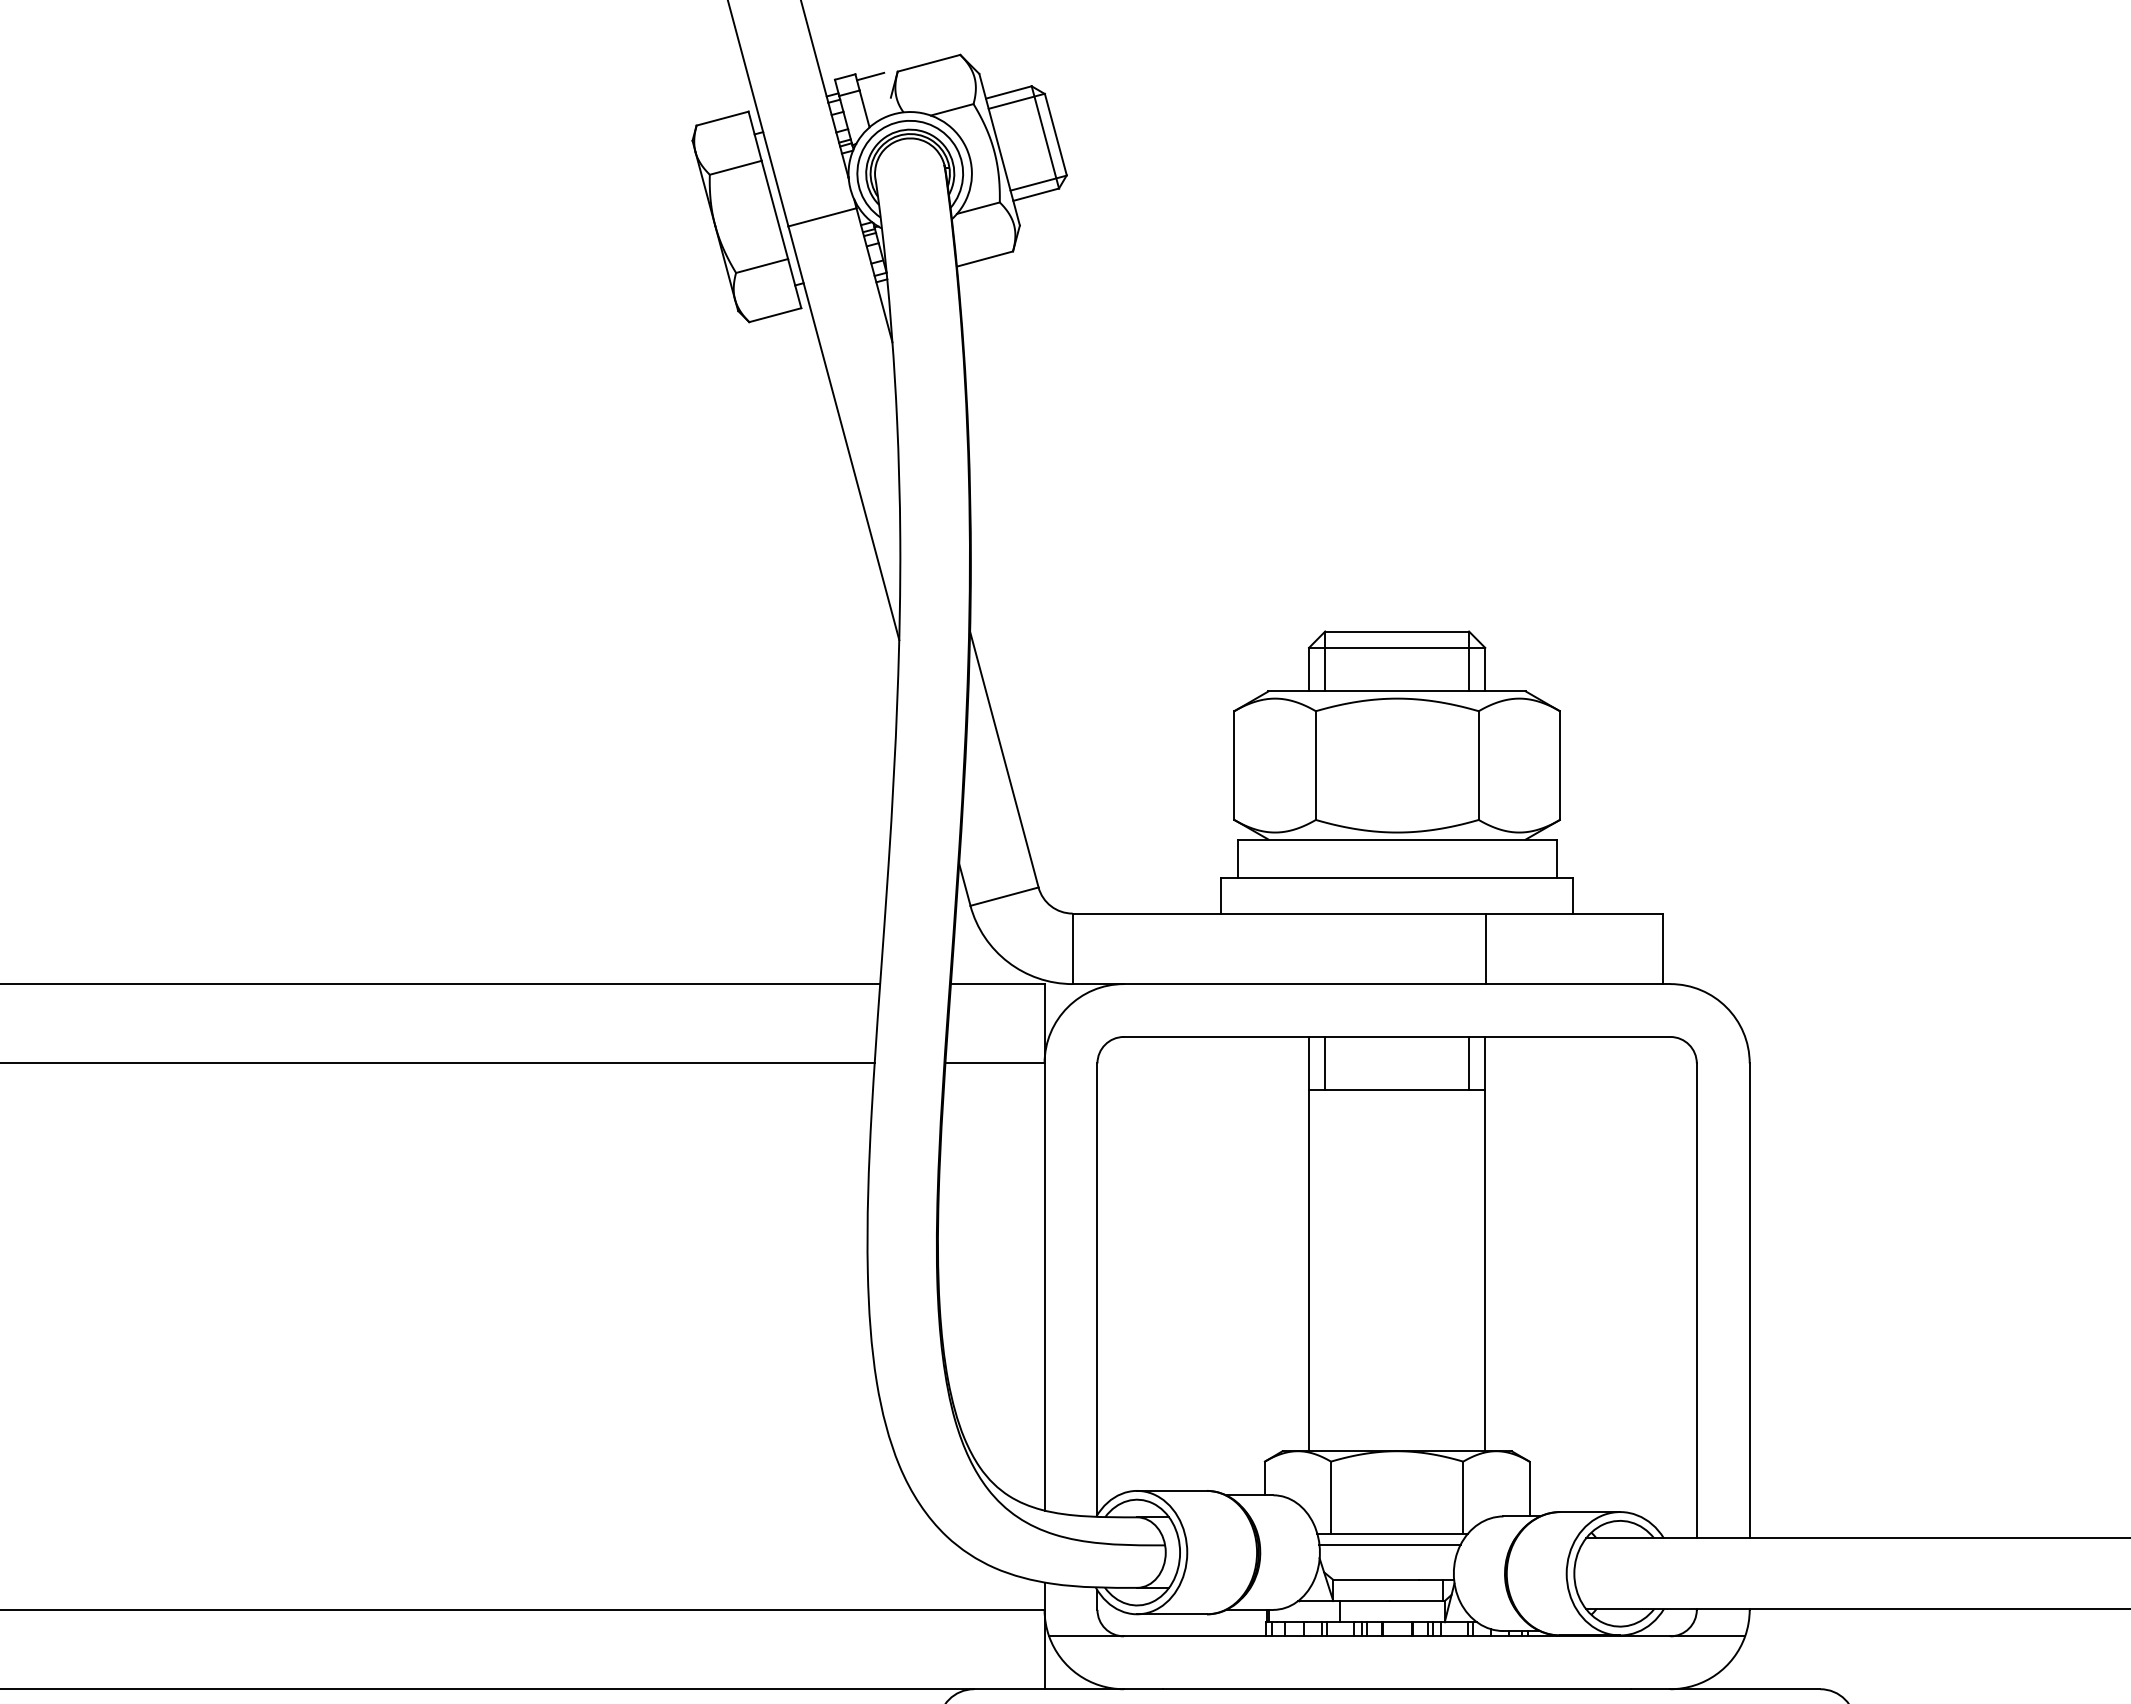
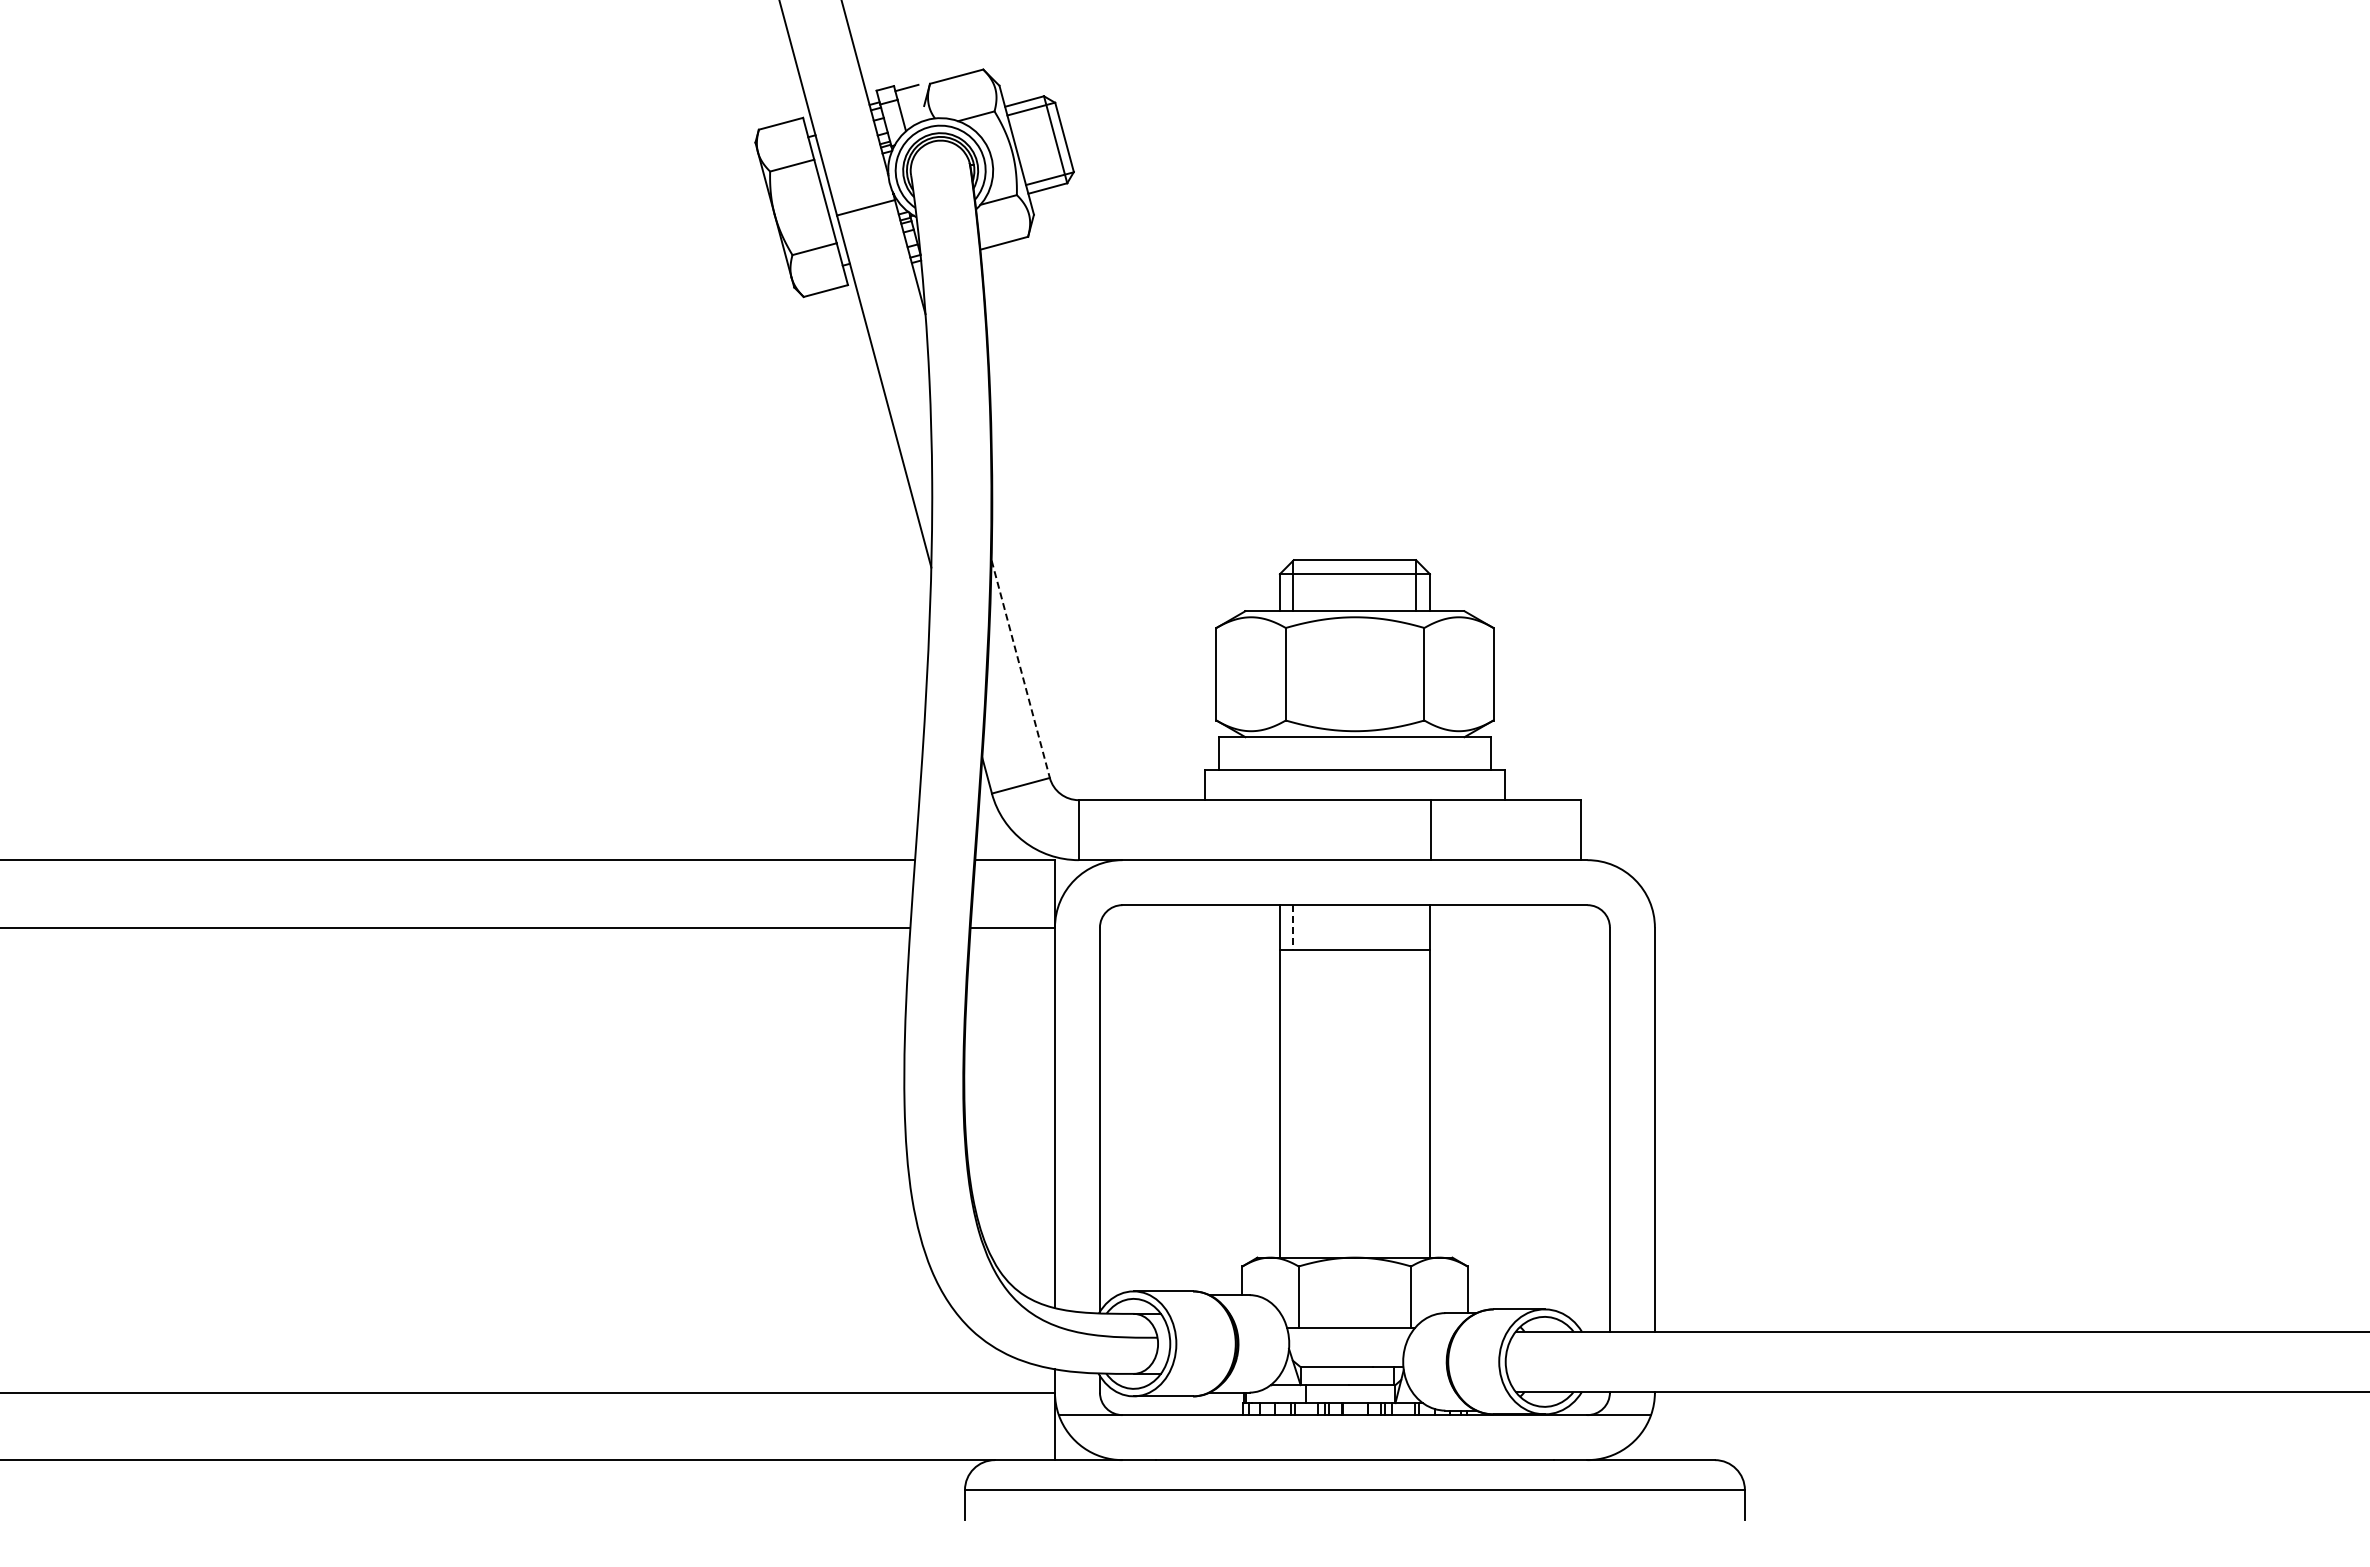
line: (1004, 759) -> (1020, 669), solid -> dashed
line: (1469, 1063) -> (1416, 927), removed
line: (1324, 1064) -> (1293, 928), solid -> dashed
line: (1389, 1545) -> (1348, 1337), removed

